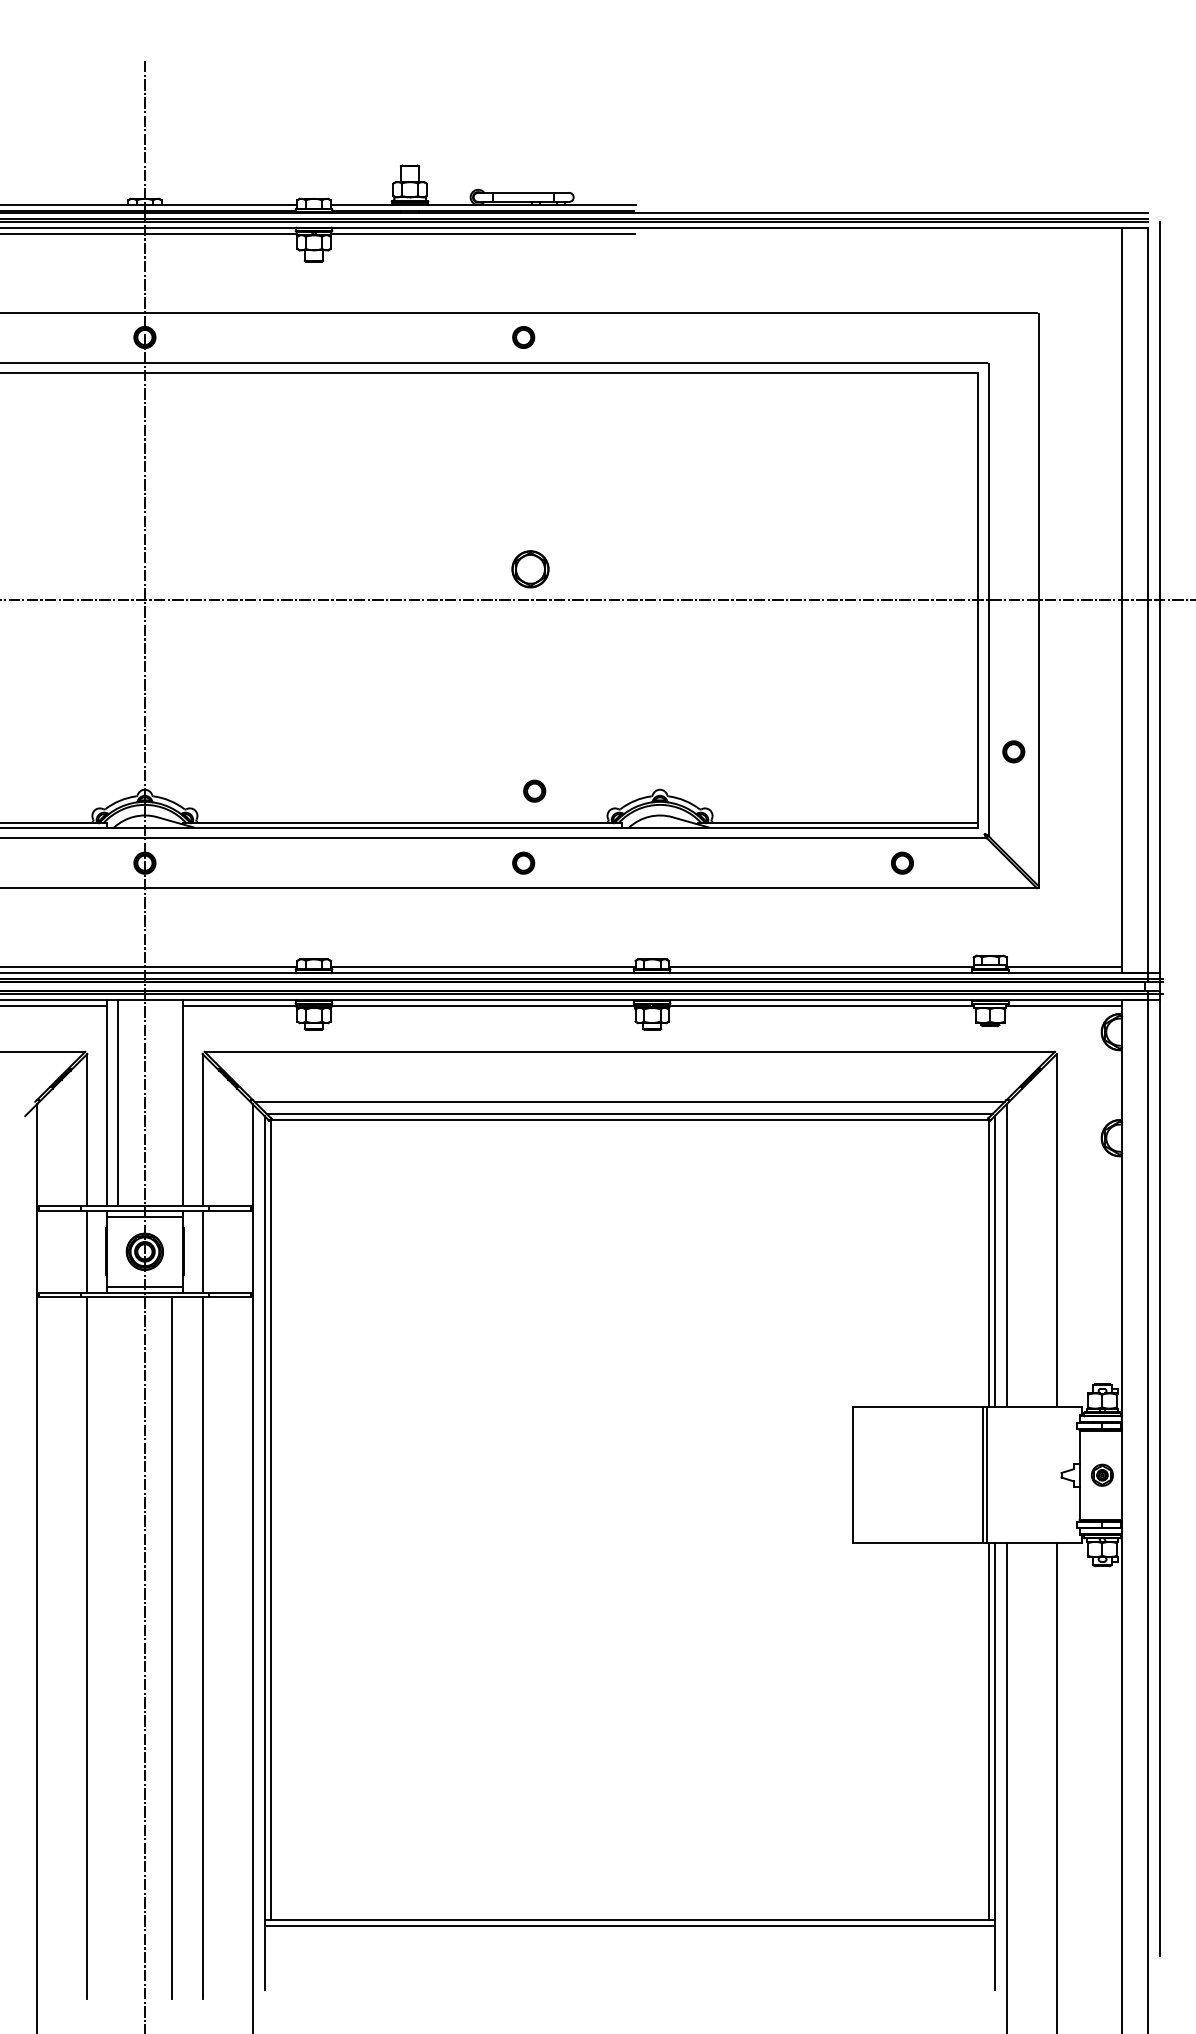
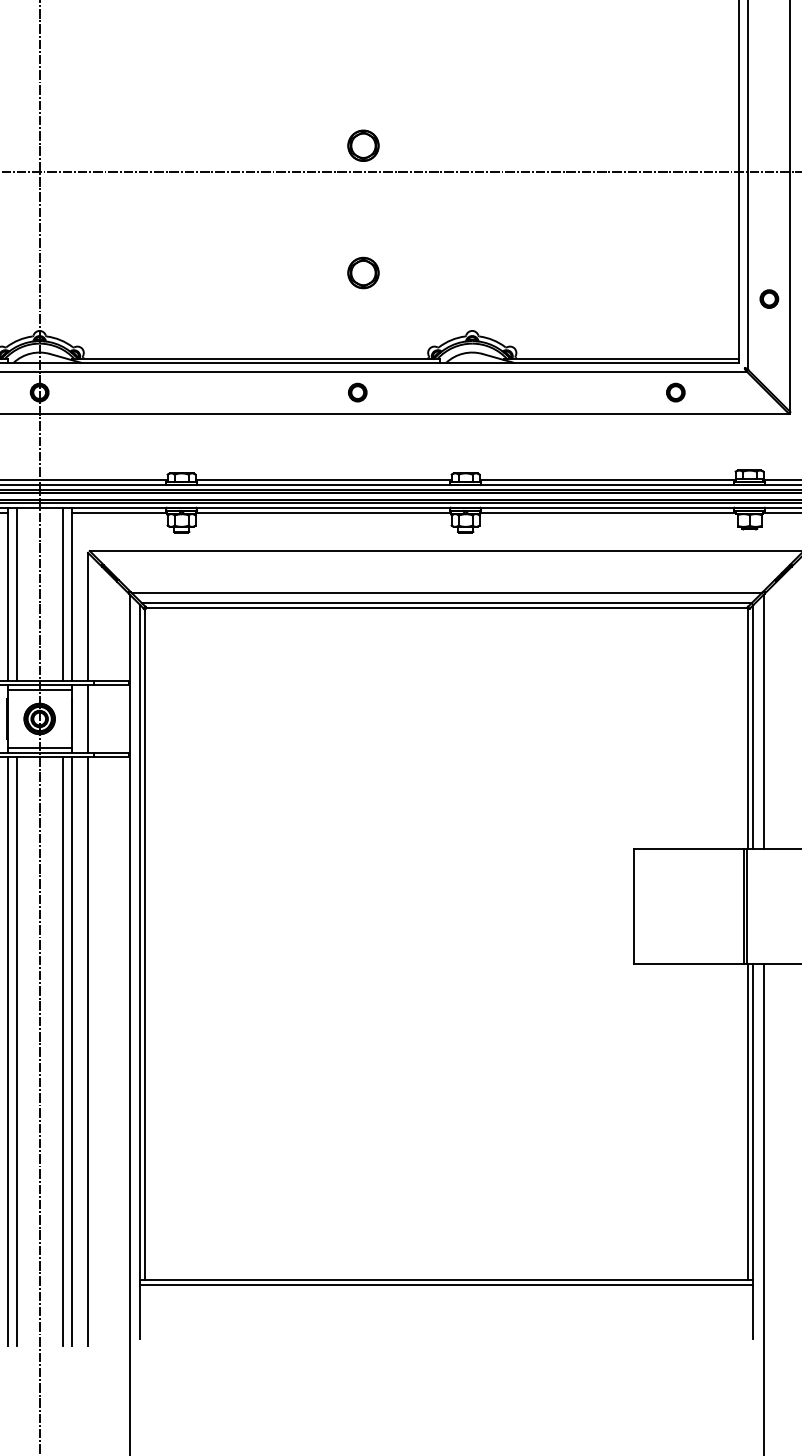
part: (530, 720) -> (363, 272), added
part: (534, 790) -> (366, 331), removed
line: (172, 1103) -> (62, 594), added
line: (107, 1647) -> (8, 1051), added
line: (117, 1647) -> (16, 1051), added
line: (182, 1647) -> (71, 1051), added

